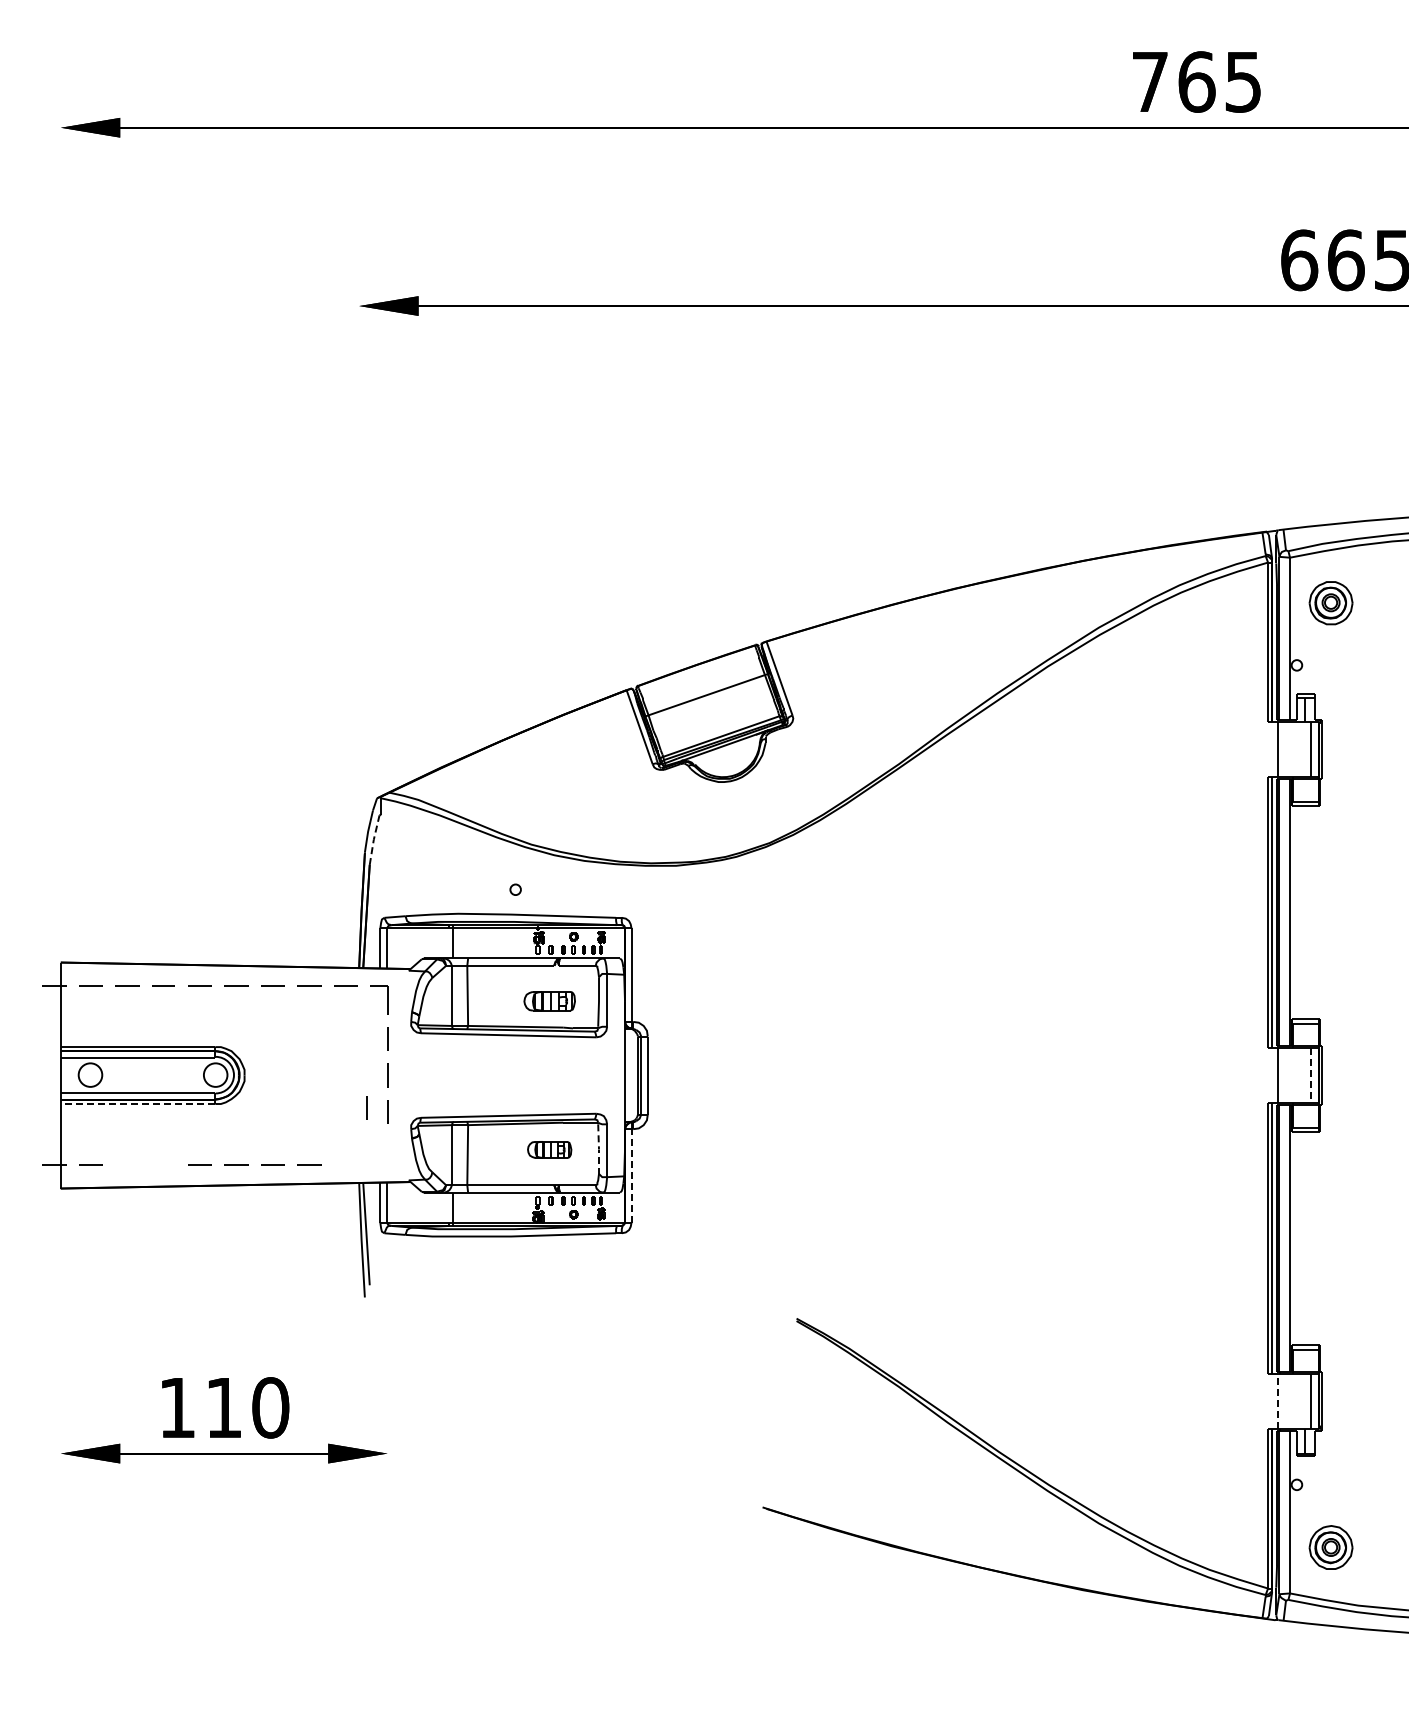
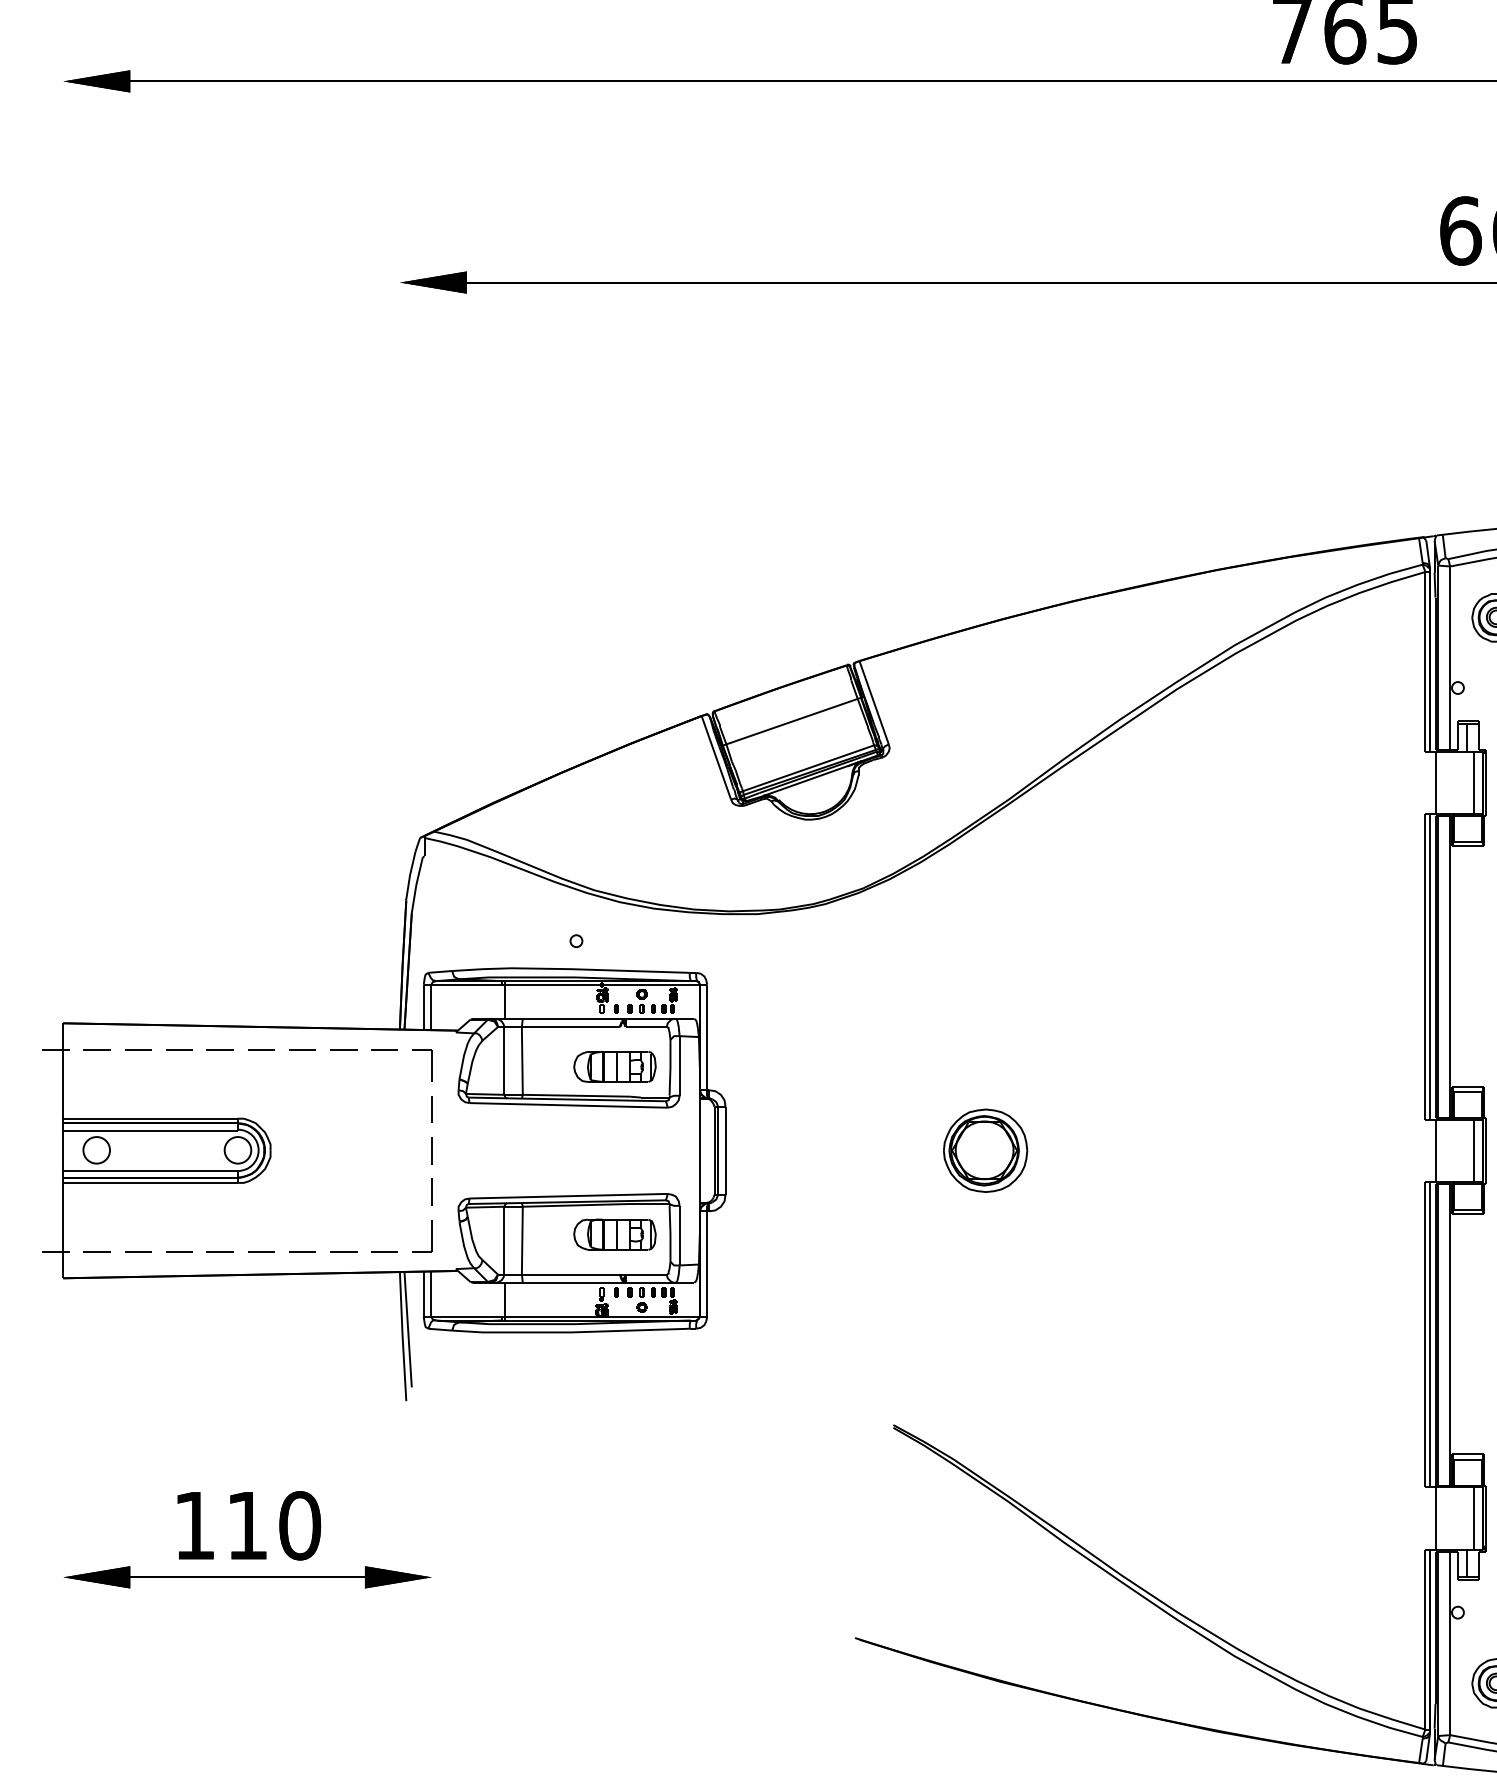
line: (373, 839) -> (416, 884), dashed -> solid
part: (549, 1001) -> (614, 1067), size x1.43
part: (878, 1075) -> (985, 1150), added
line: (1311, 1075) -> (1474, 1150), dashed -> solid
line: (137, 1104) -> (149, 1183), dashed -> solid
line: (366, 1107) -> (408, 1186), removed
part: (549, 1149) -> (614, 1234), size x1.67
line: (599, 1149) -> (671, 1234), dashed -> solid
part: (387, 1151) -> (431, 1236), added
line: (127, 1164) -> (138, 1251), added
line: (163, 1164) -> (179, 1251), added
line: (345, 1164) -> (384, 1251), added
line: (631, 1175) -> (707, 1263), dashed -> solid
line: (1277, 1401) -> (1436, 1518), dashed -> solid

